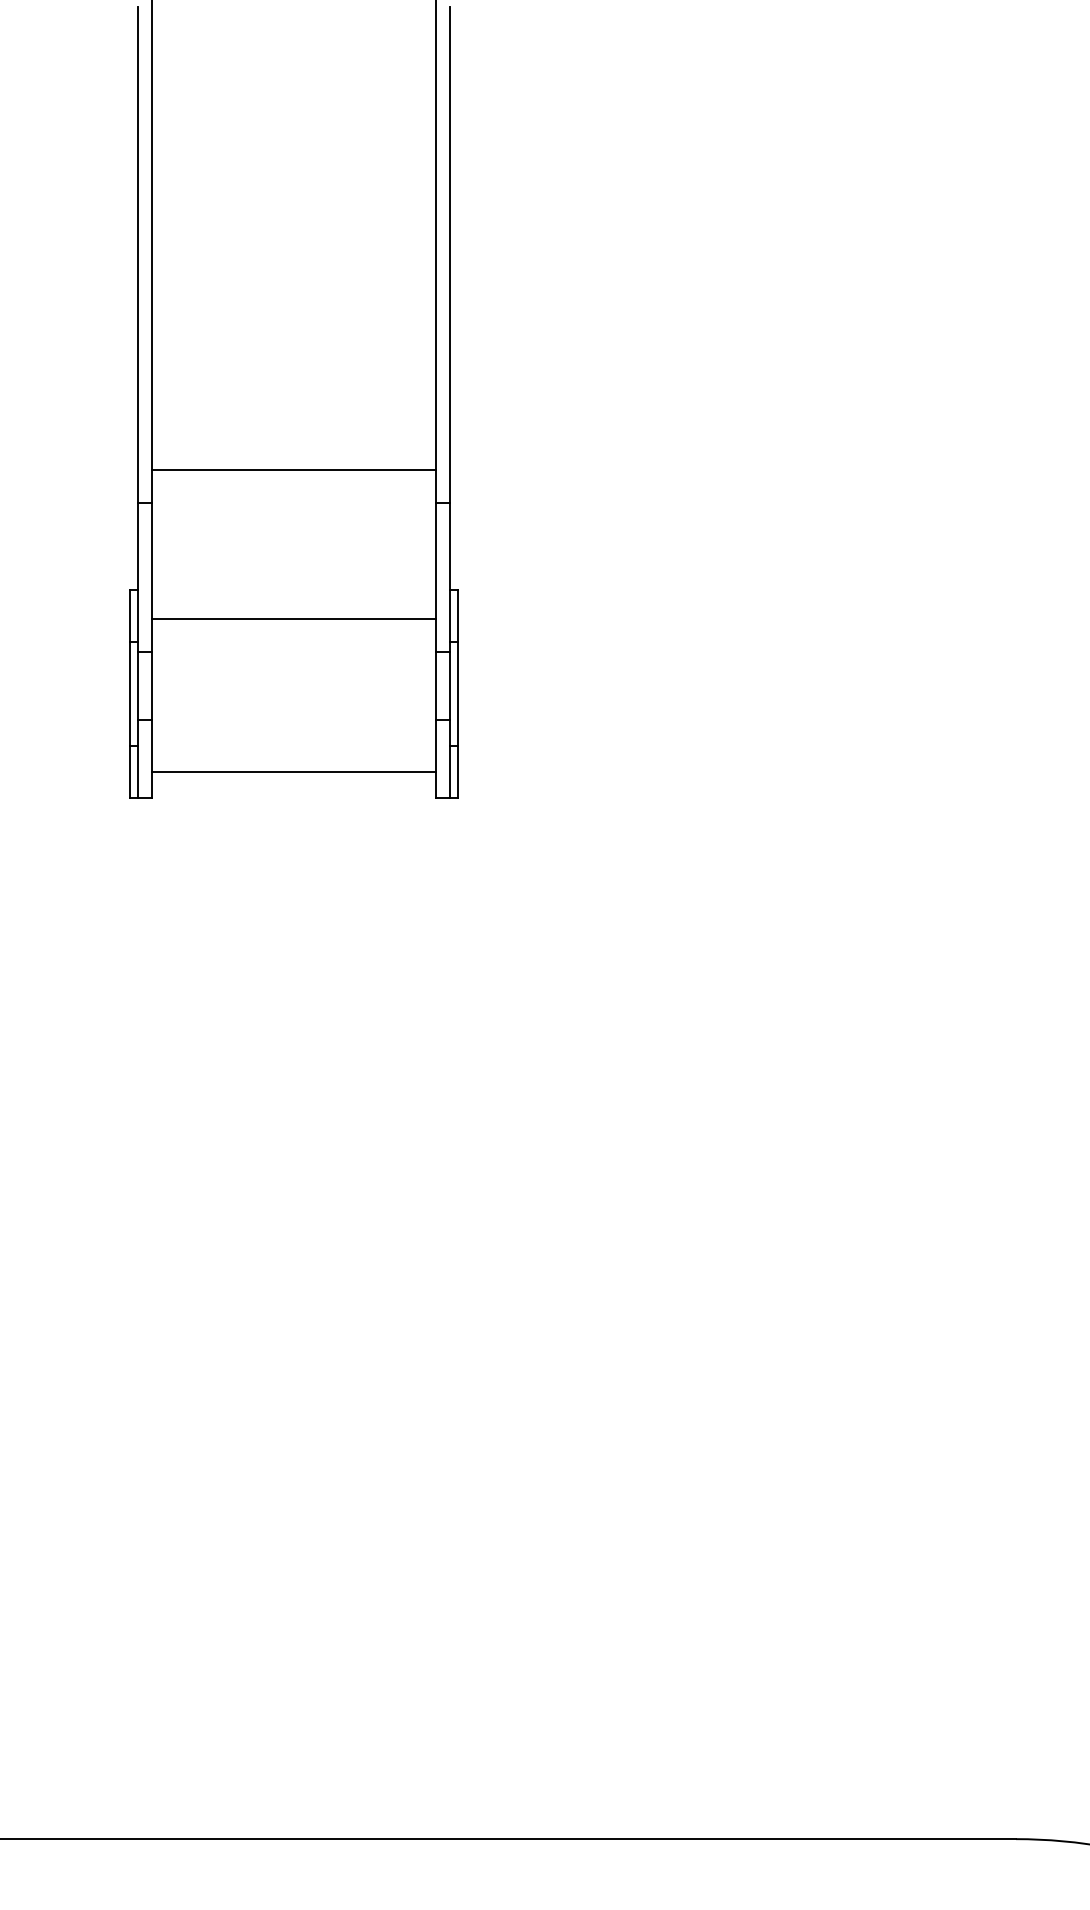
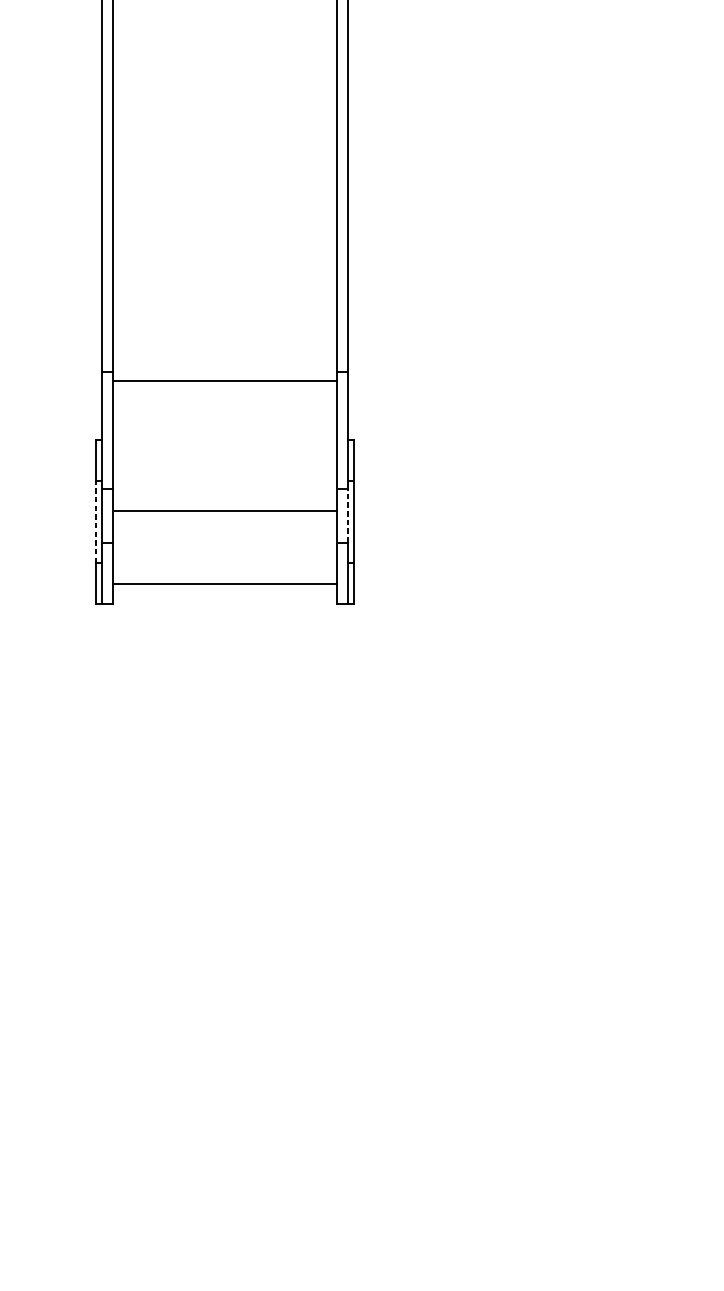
line: (293, 469) -> (225, 380), moved
line: (293, 619) -> (225, 511), moved
line: (449, 685) -> (347, 515), solid -> dashed
line: (129, 693) -> (95, 521), solid -> dashed

